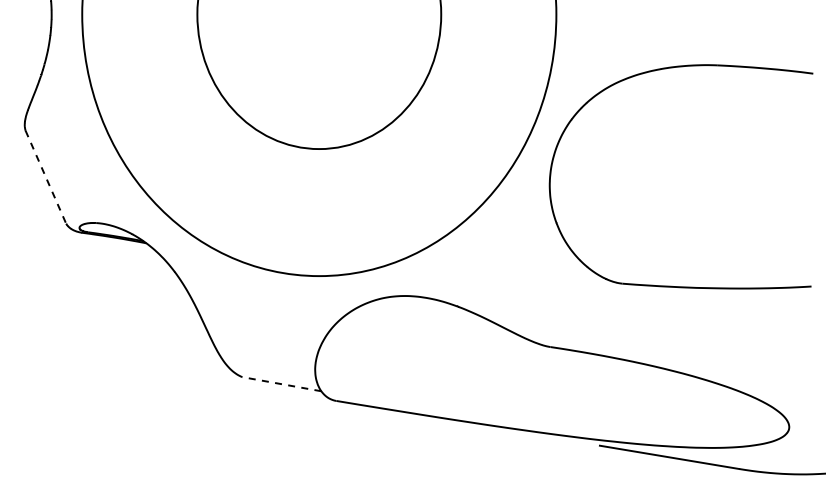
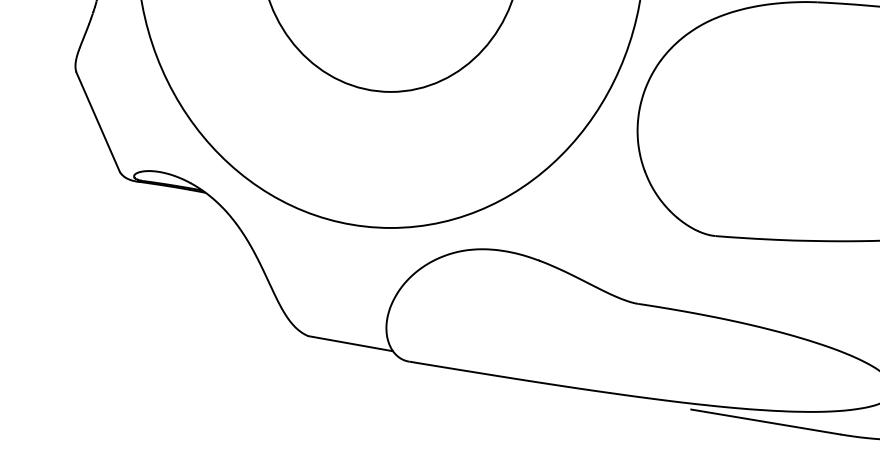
line: (45, 177) -> (97, 122), dashed -> solid
line: (281, 384) -> (350, 344), dashed -> solid

